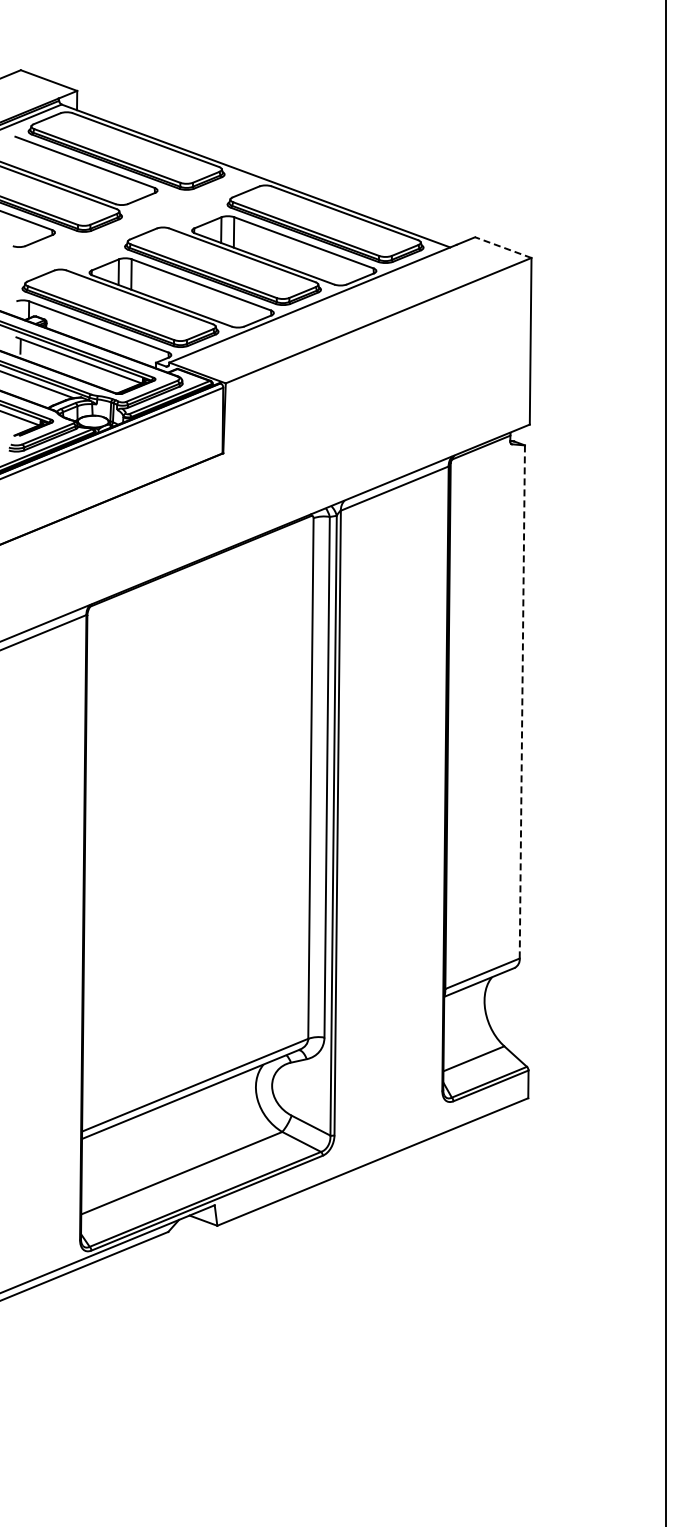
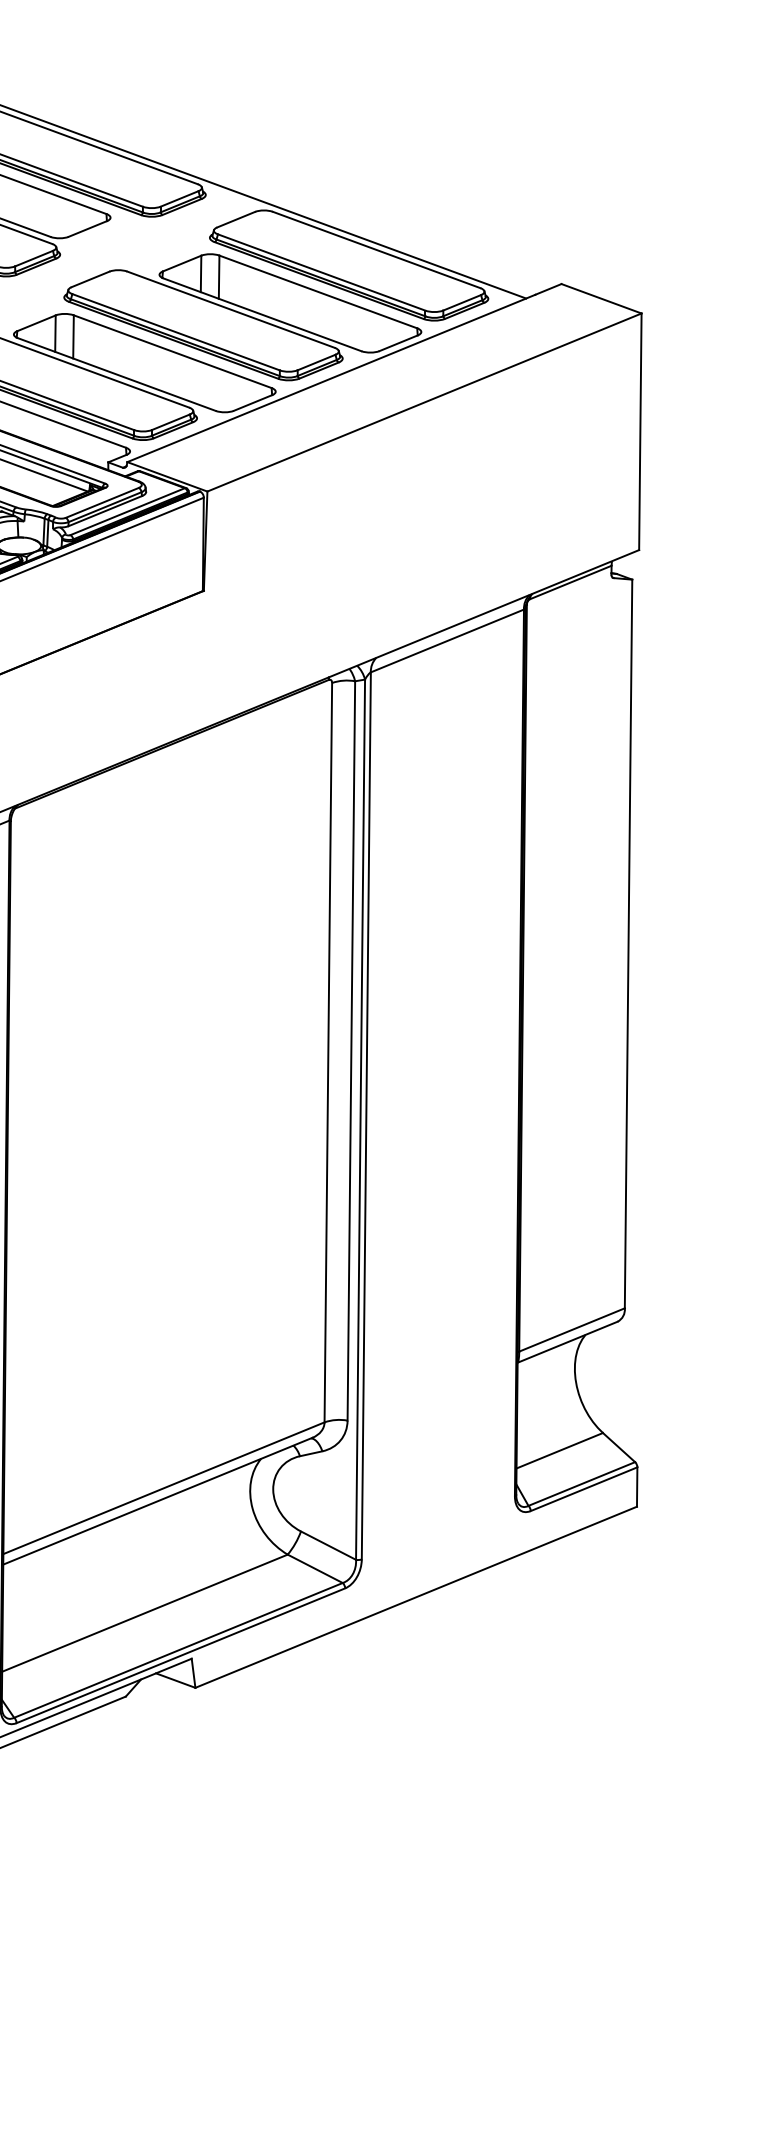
line: (502, 247) -> (600, 298), dashed -> solid
line: (522, 701) -> (628, 943), dashed -> solid

